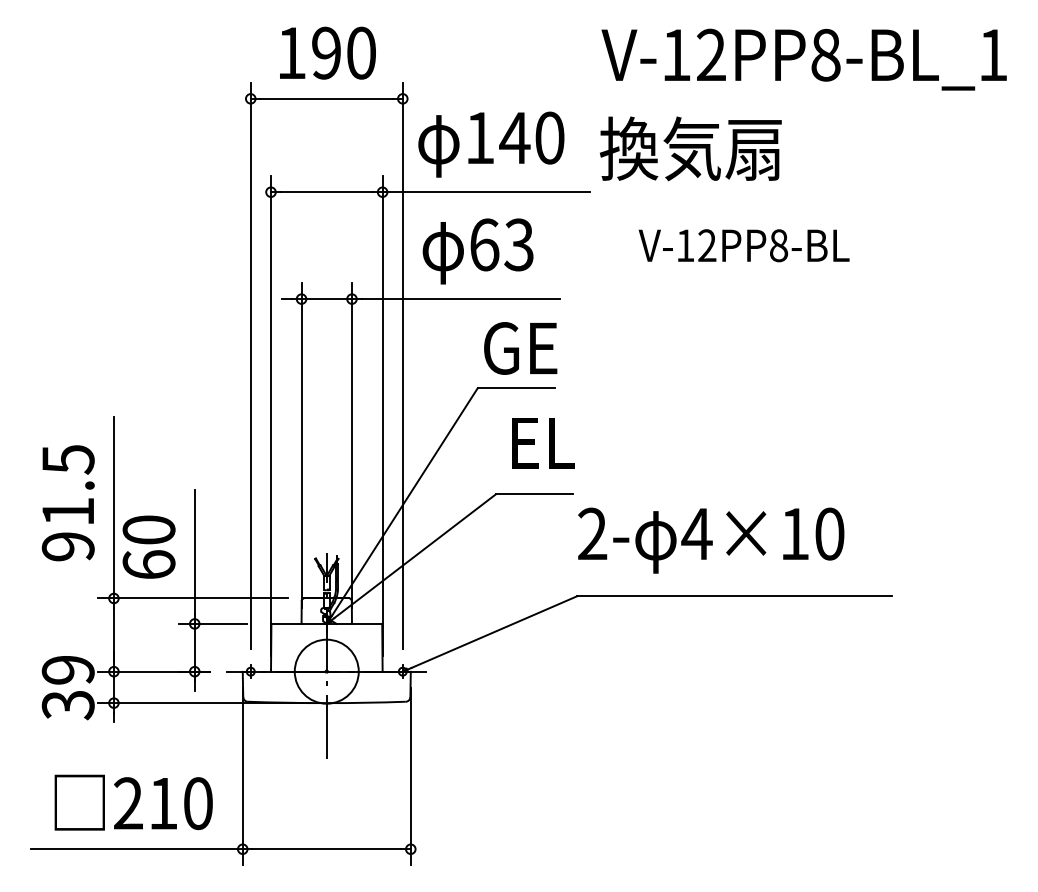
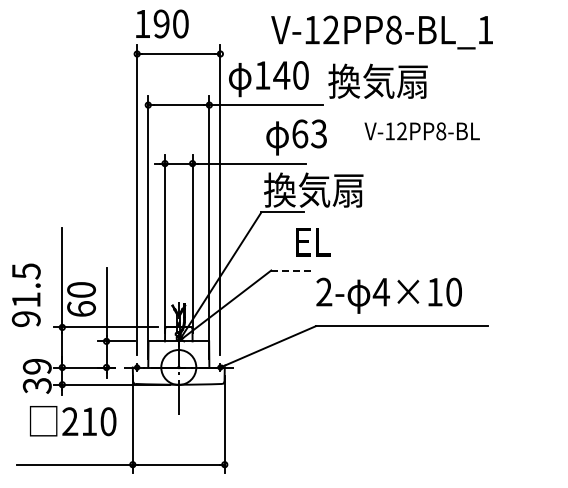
text: (328, 52) -> (162, 23), moved
text: (803, 59) -> (381, 32), moved
text: (742, 245) -> (421, 131), moved
text: (477, 251) -> (296, 137), moved
text: (572, 346) -> (313, 189), GE -> 換気扇
text: (543, 443) -> (313, 242), moved
line: (536, 494) -> (293, 270), solid -> dashed
text: (66, 501) -> (25, 294), moved
text: (134, 803) -> (73, 421), moved

